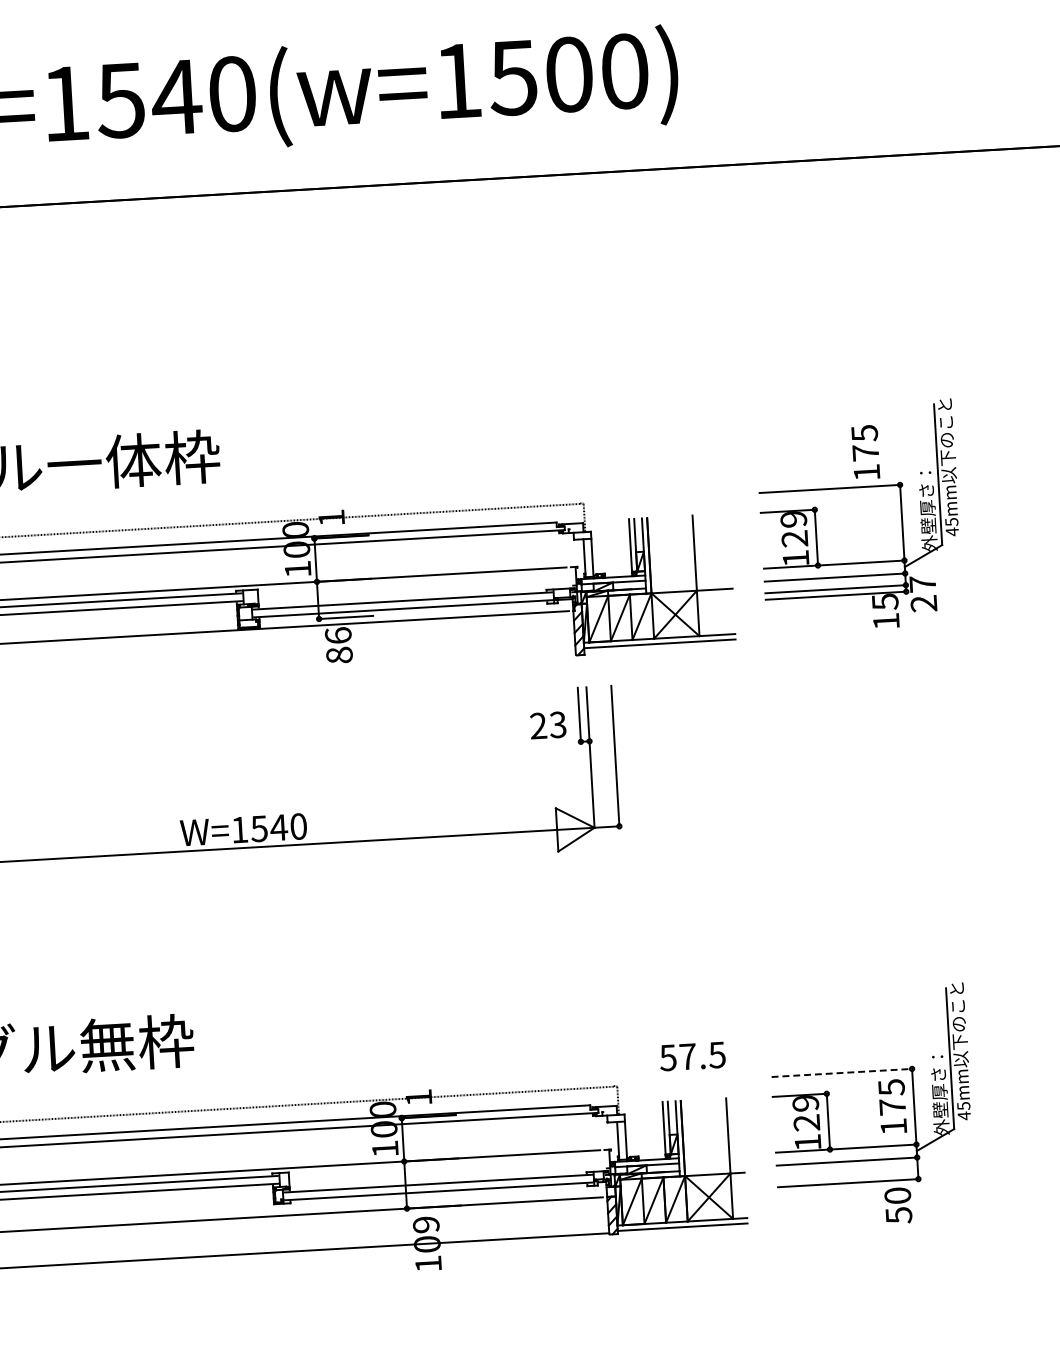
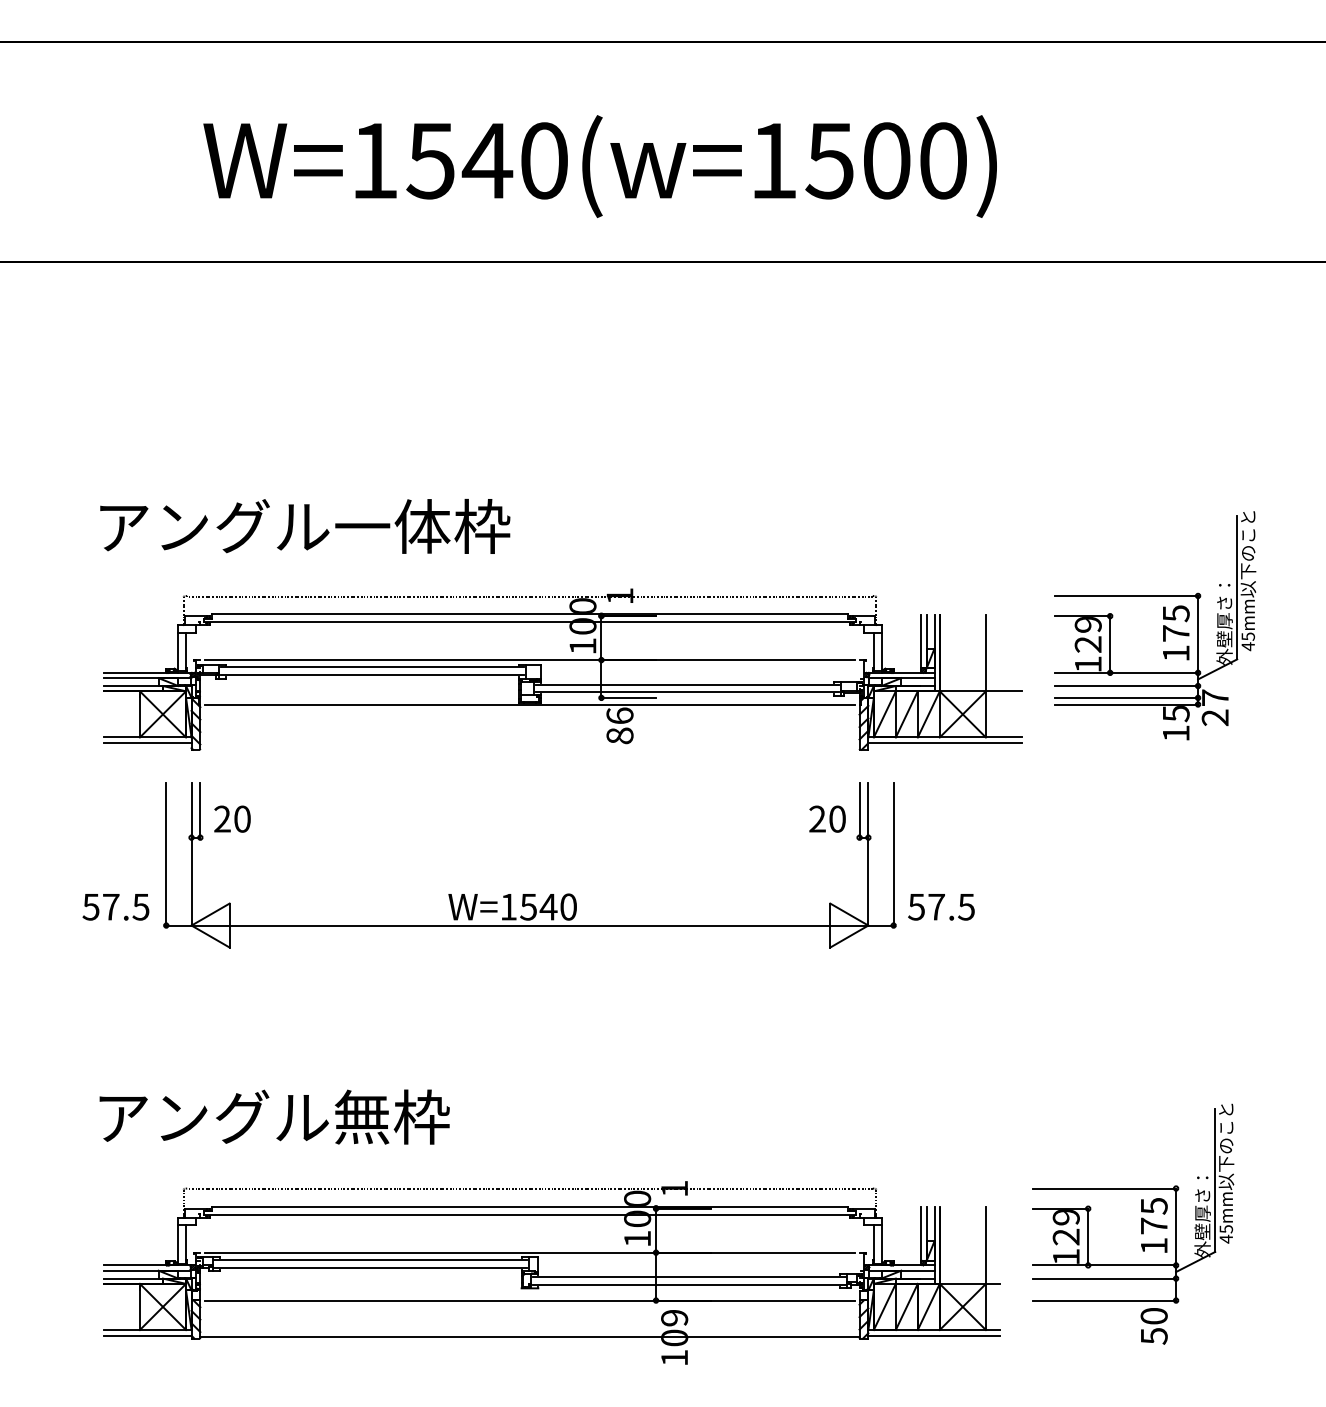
text: (866, 451) -> (1176, 632), moved
text: (558, 724) -> (837, 818), 23 -> 20
text: (692, 1056) -> (941, 907), moved
line: (842, 1072) -> (1105, 1188), dashed -> solid

